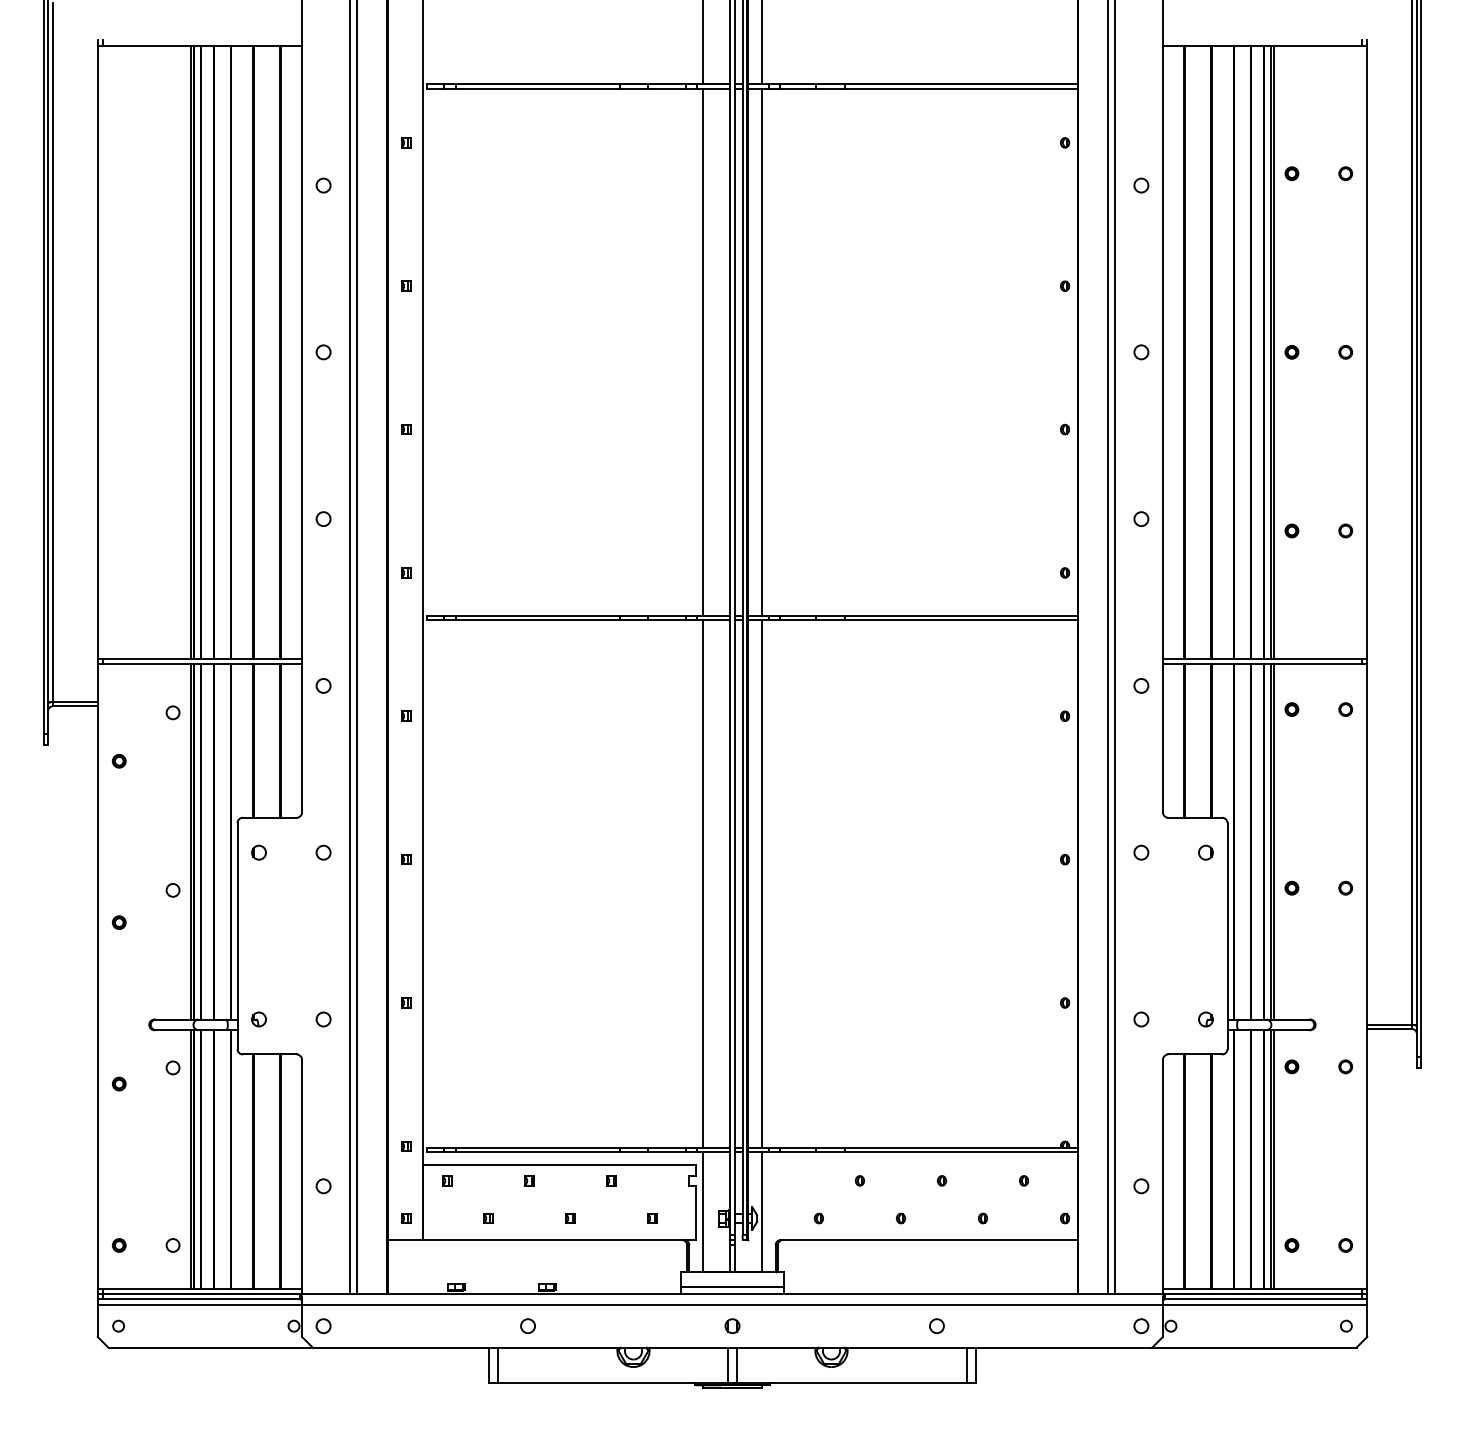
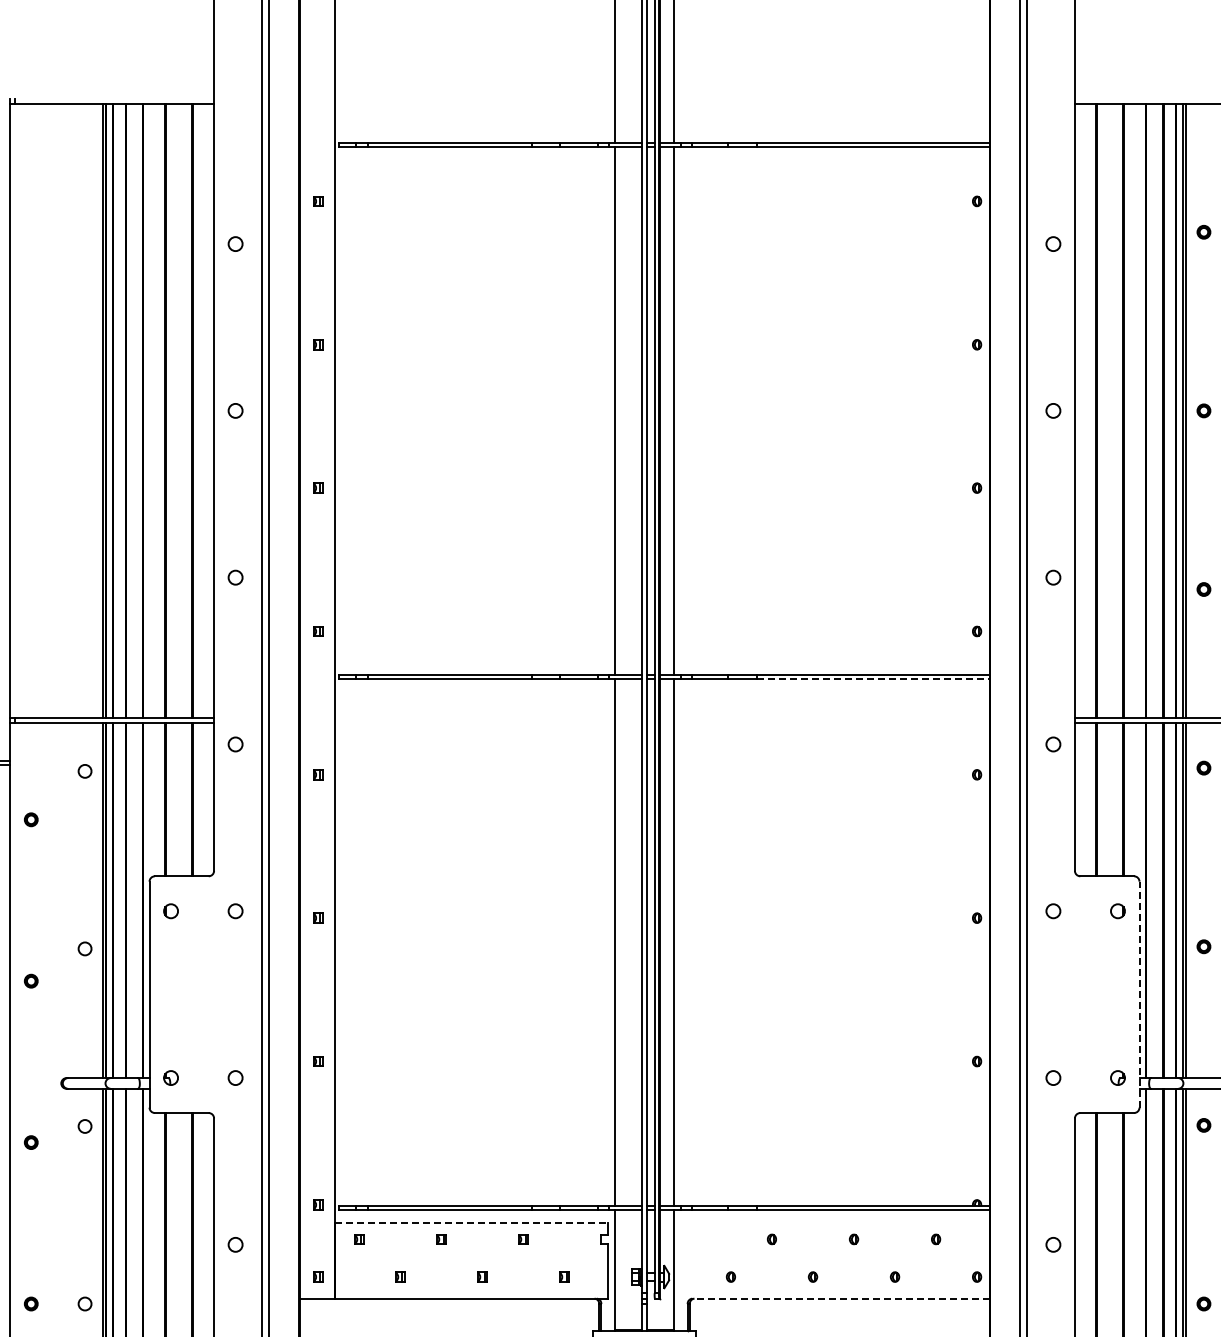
line: (961, 620) -> (873, 679), solid -> dashed
line: (1227, 936) -> (1139, 995), solid -> dashed
line: (559, 1164) -> (471, 1223), solid -> dashed
line: (928, 1240) -> (840, 1299), solid -> dashed

